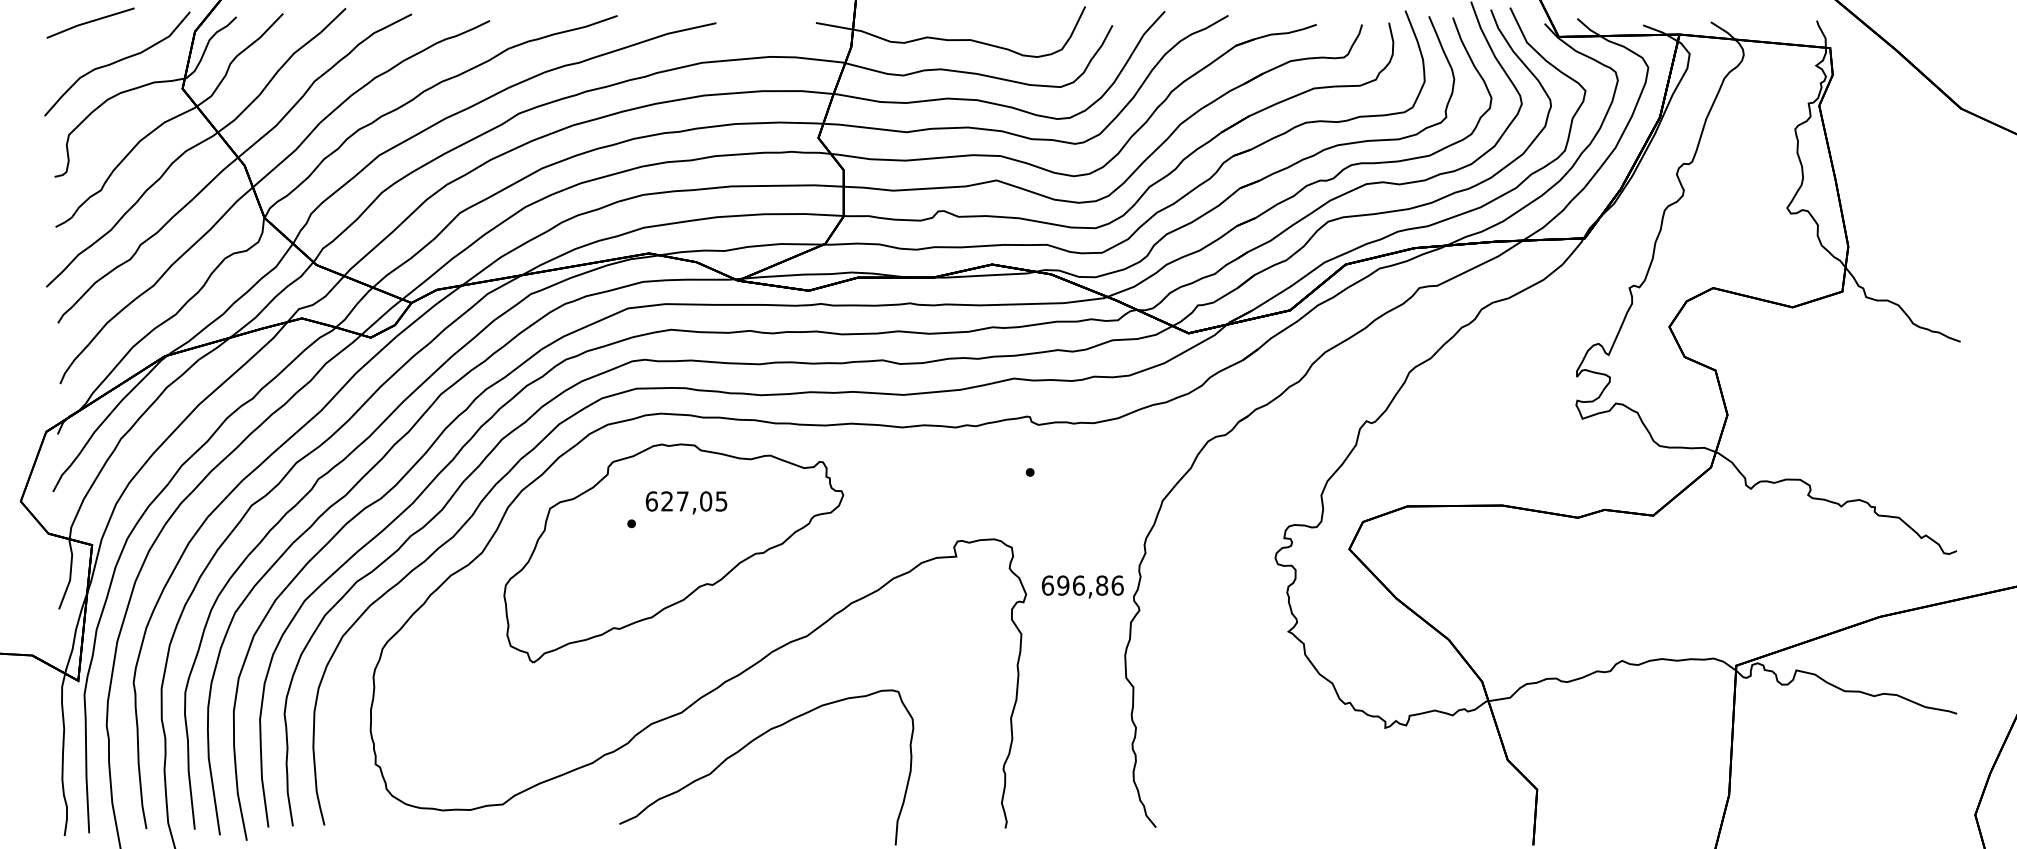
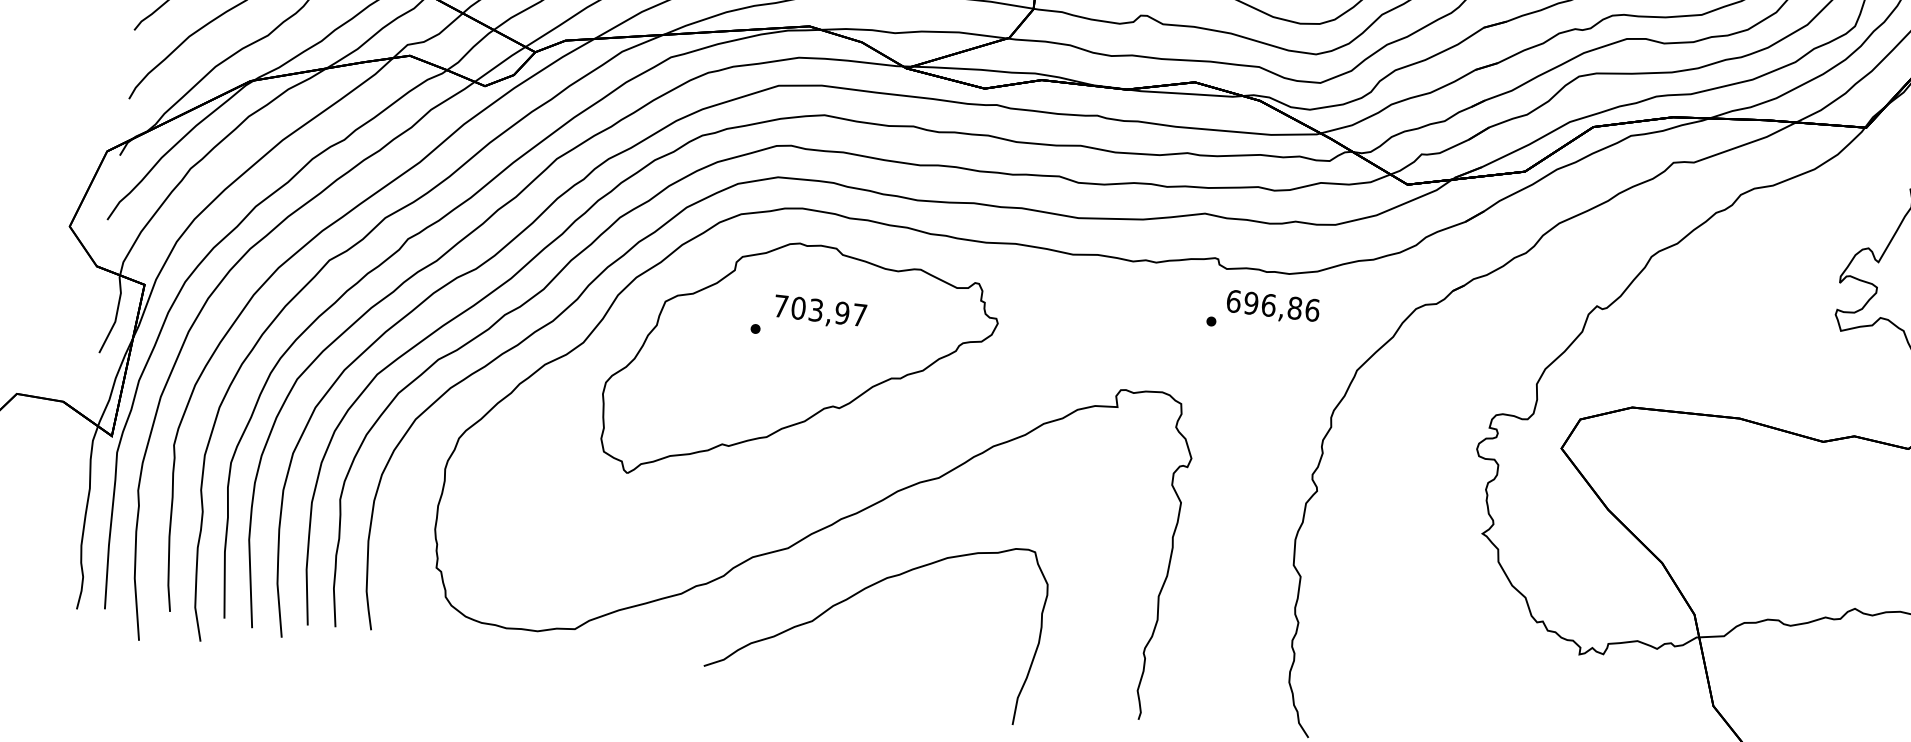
text: (686, 501) -> (820, 310), 627,05 -> 703,97
text: (1082, 586) -> (1272, 306), moved

